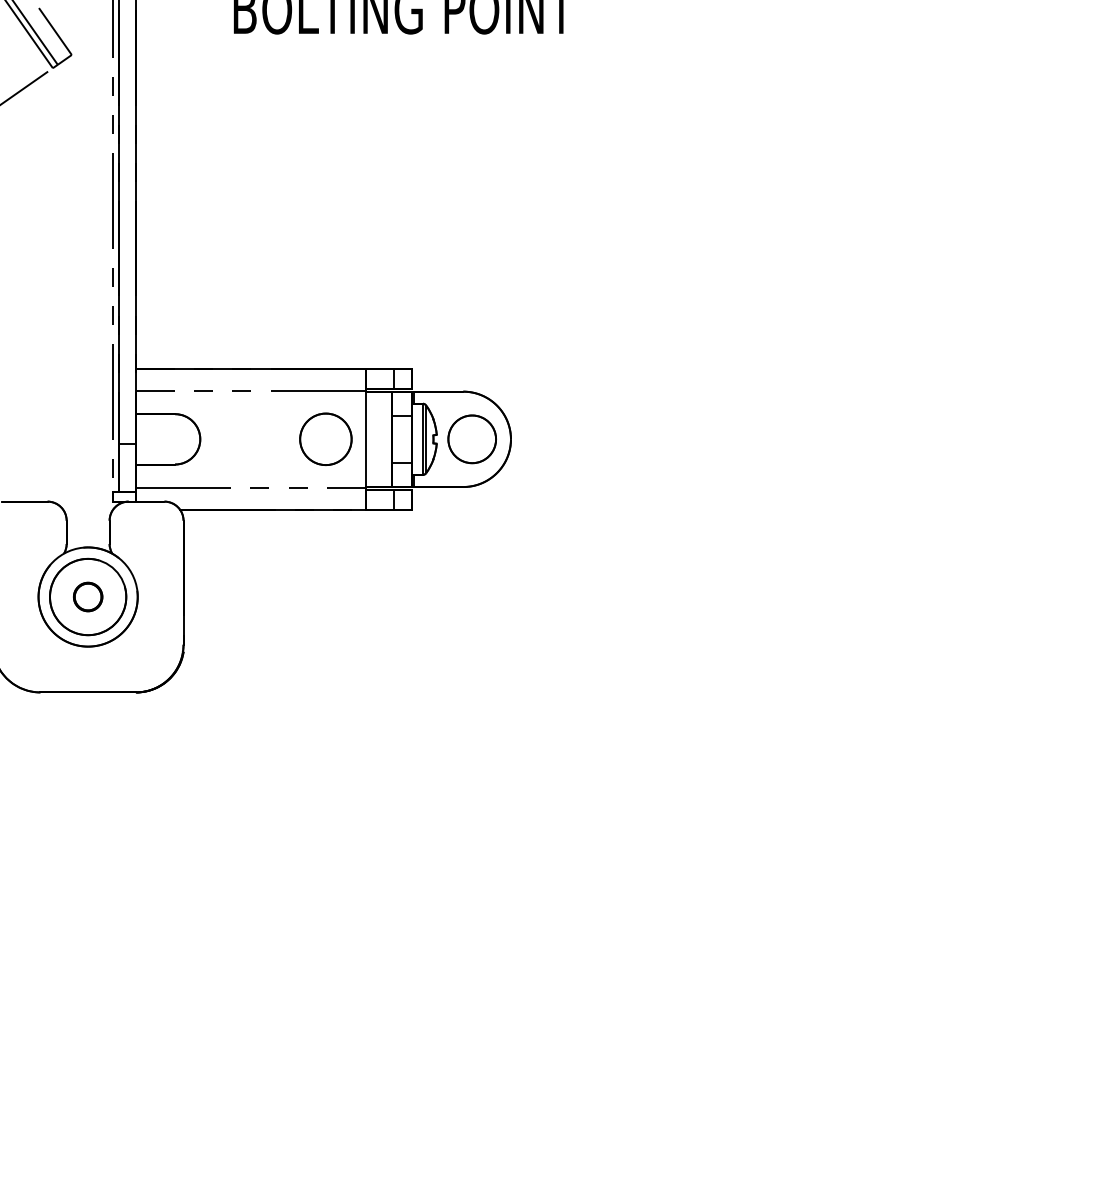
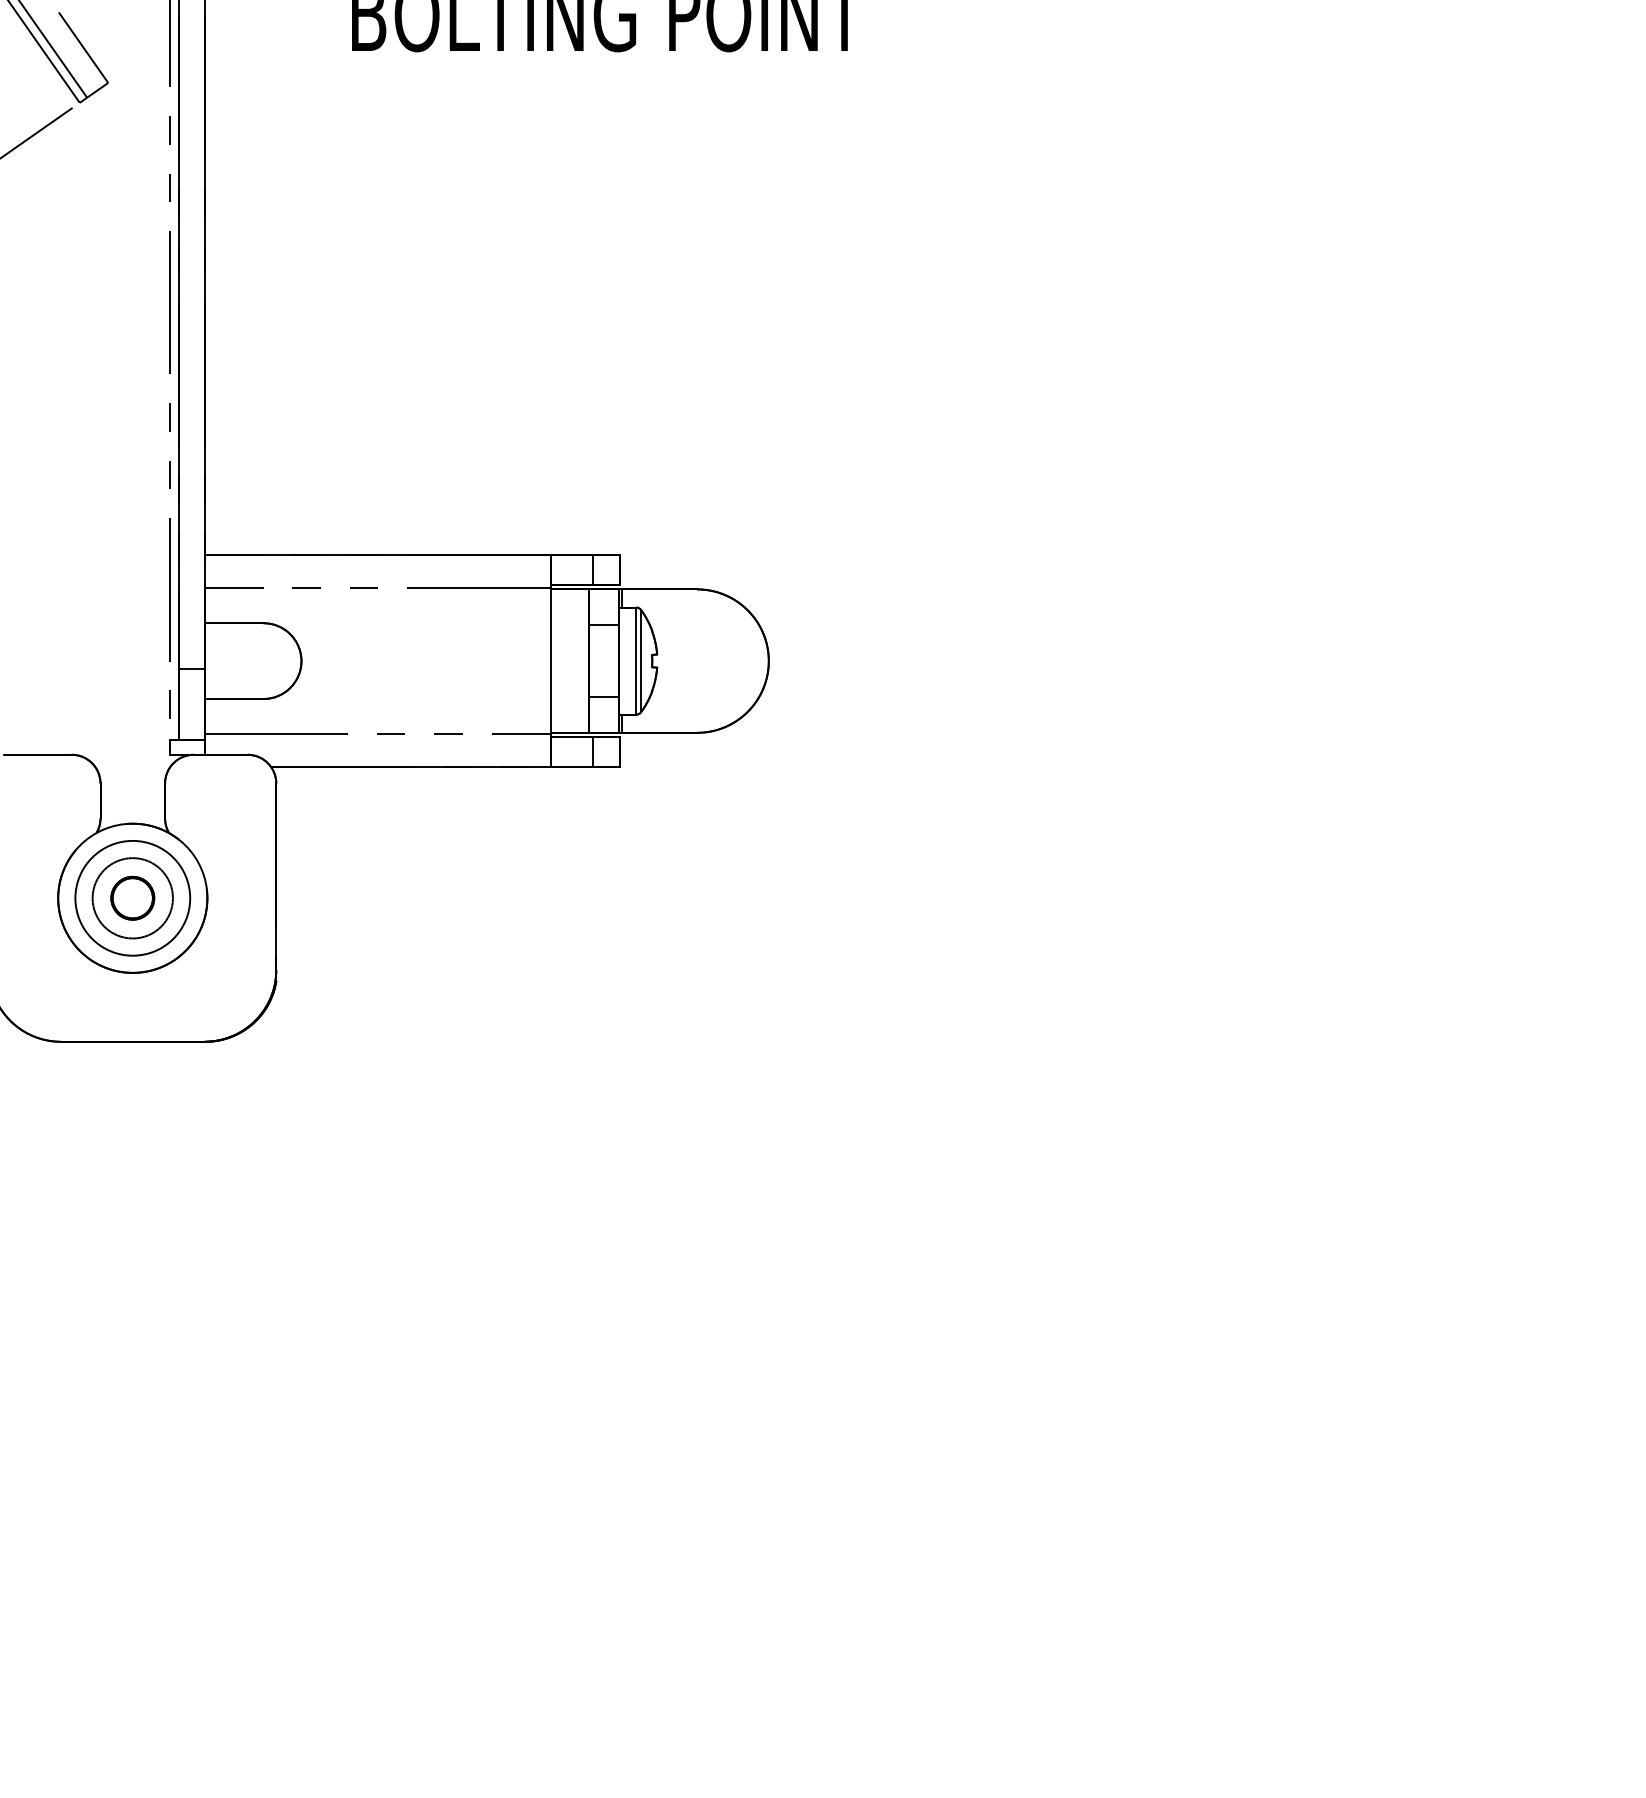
circle: (325, 438) -> (489, 659), removed
part: (471, 439) -> (709, 661), removed
circle: (87, 596) -> (131, 897), size x0.7

